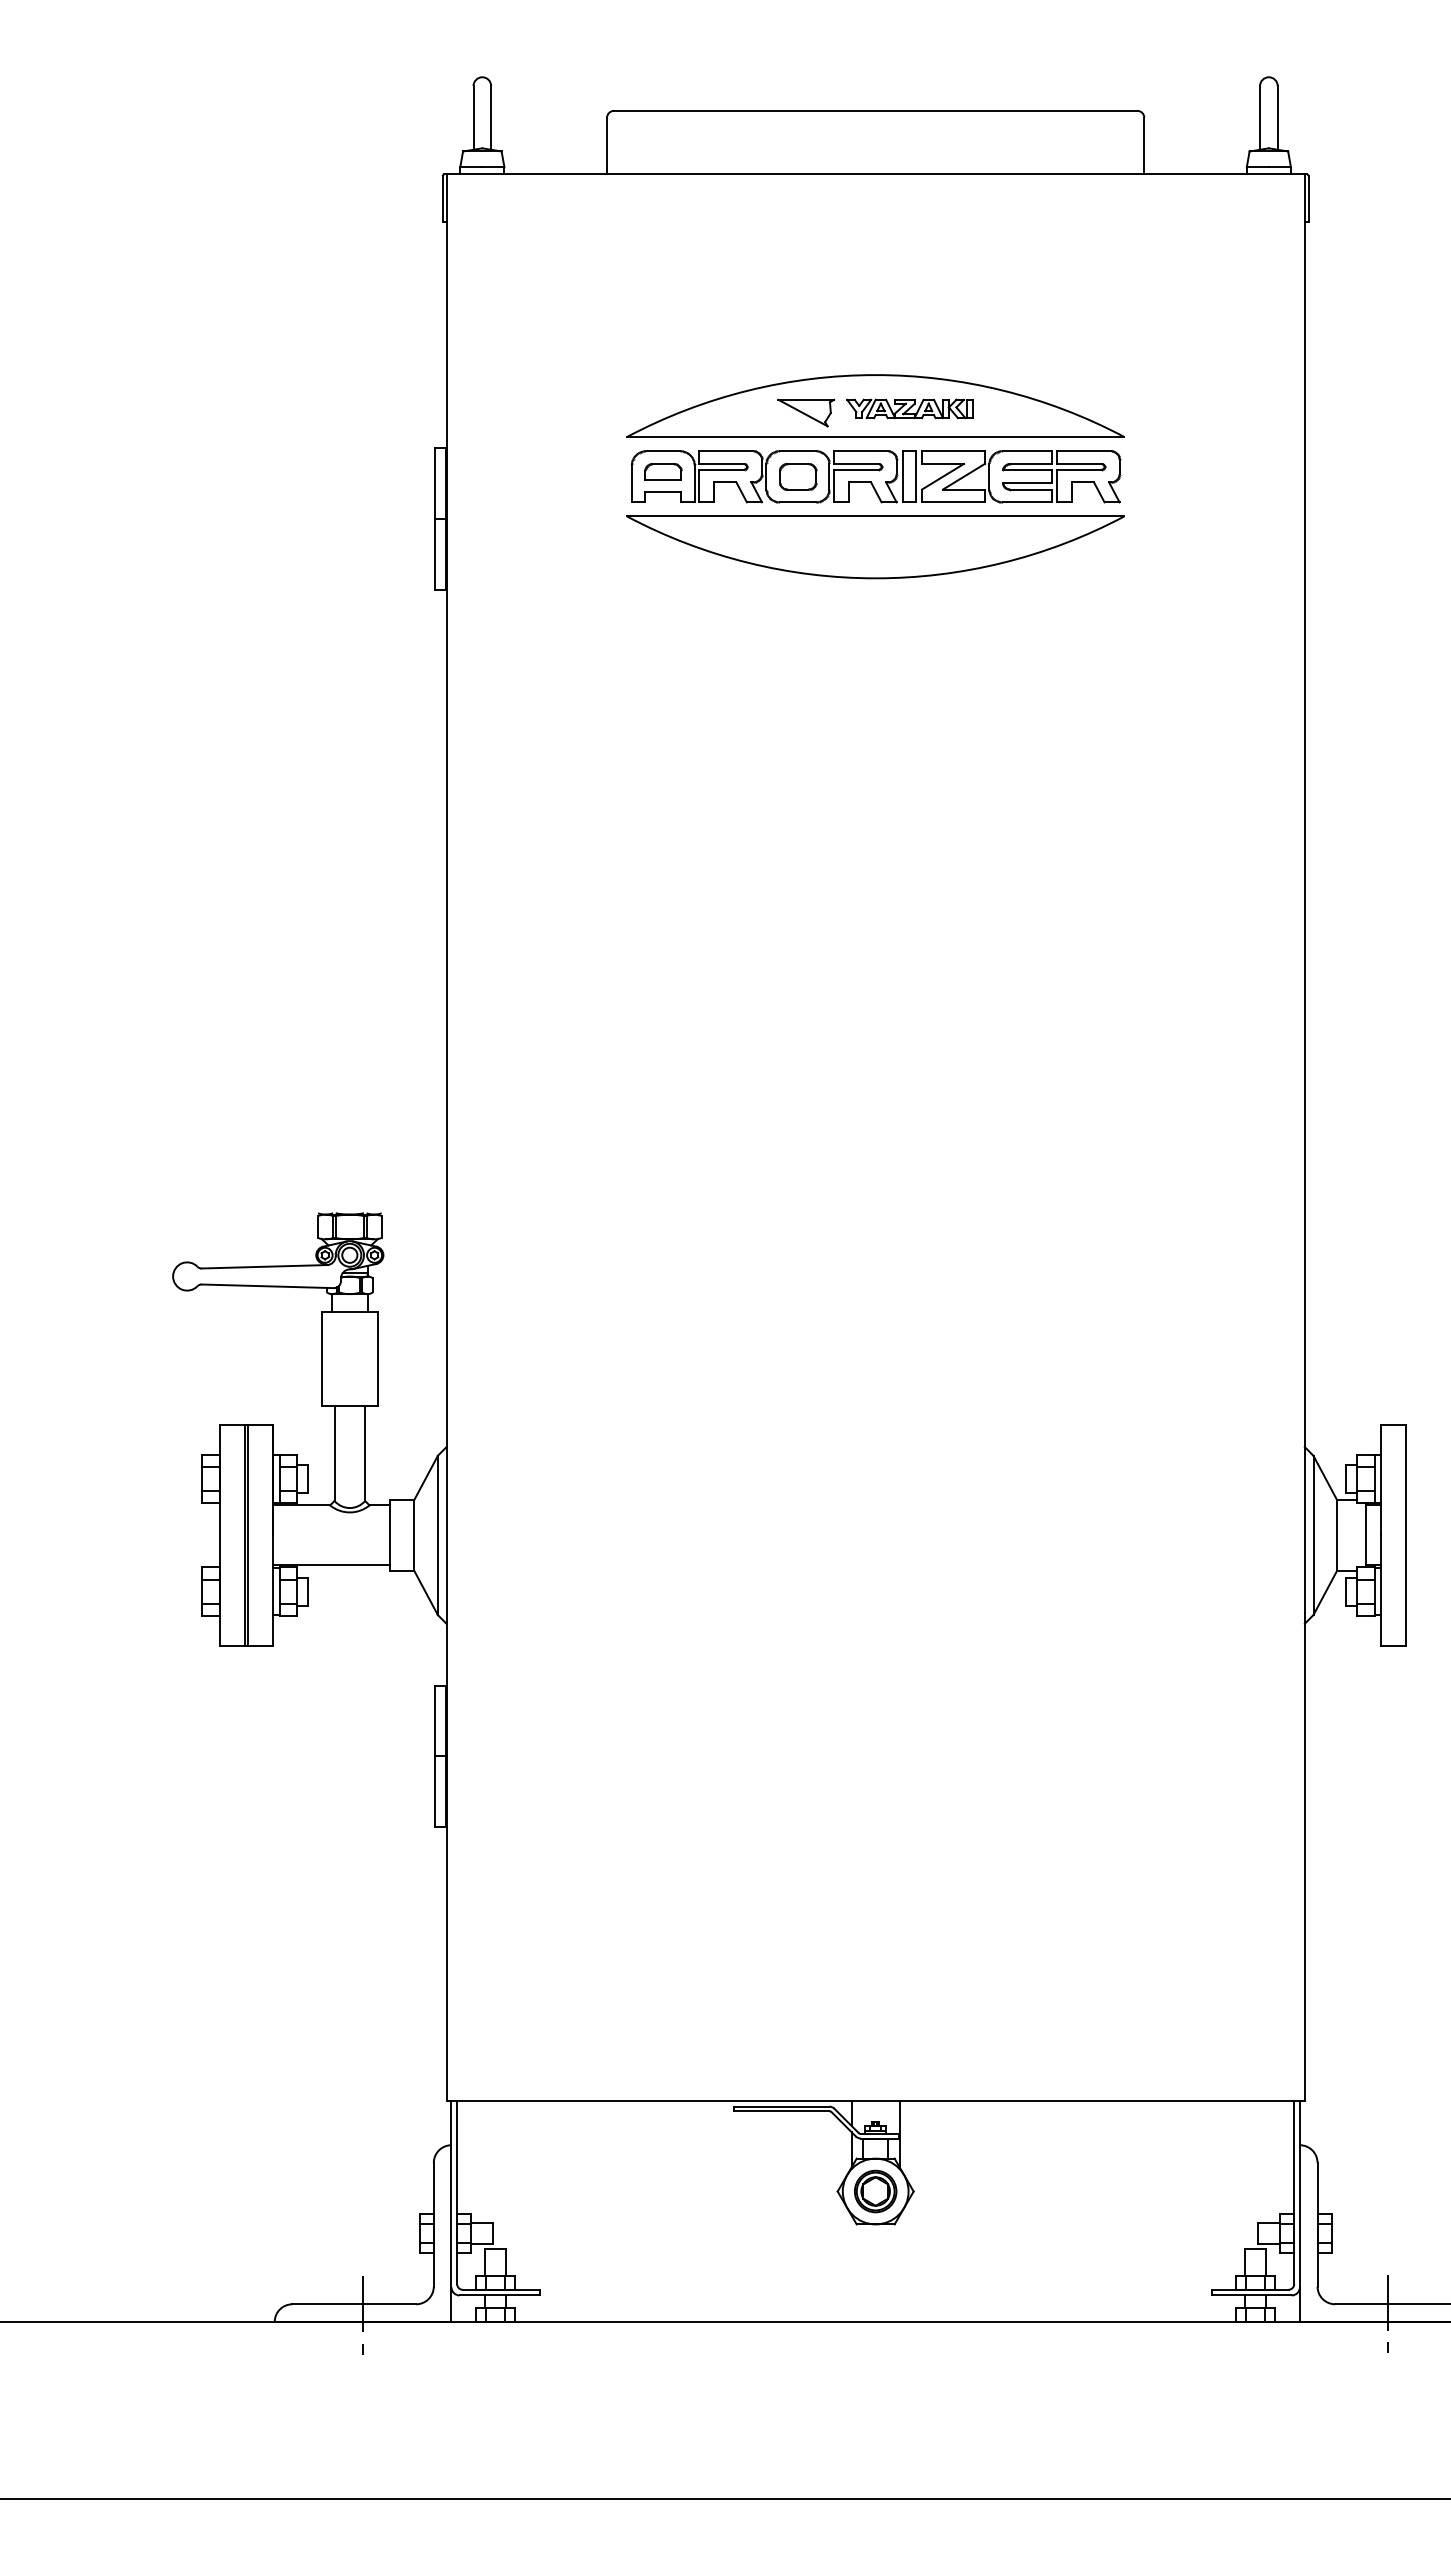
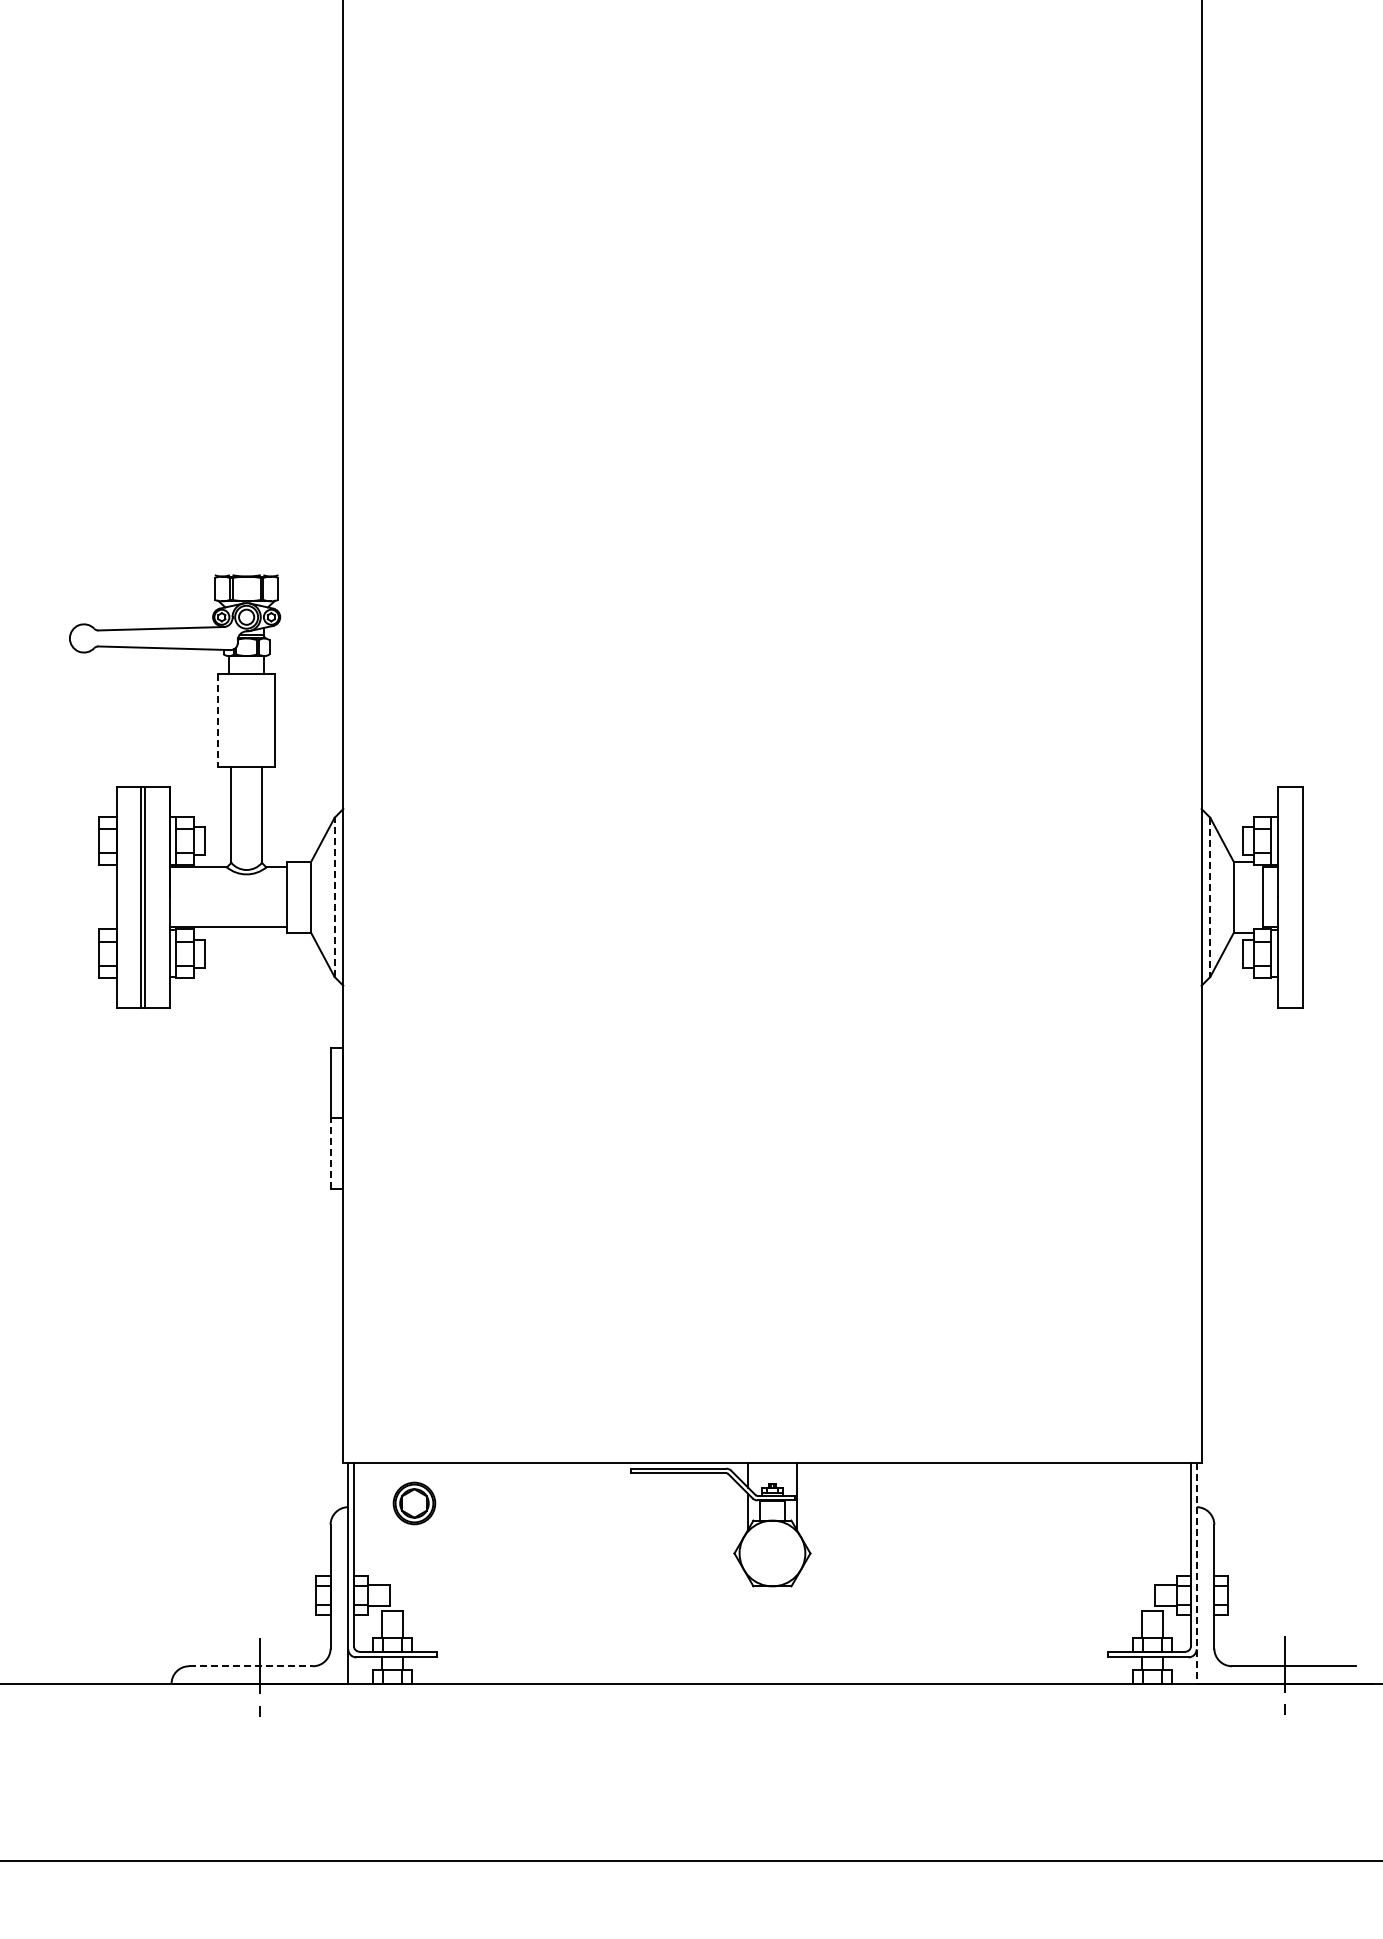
line: (321, 1358) -> (218, 720), solid -> dashed
line: (437, 1535) -> (334, 897), solid -> dashed
line: (1313, 1535) -> (1210, 897), solid -> dashed
line: (434, 1791) -> (331, 1153), solid -> dashed
part: (875, 2191) -> (414, 1503), moved
line: (1299, 2212) -> (1196, 1574), solid -> dashed
line: (354, 2304) -> (251, 1666), solid -> dashed

